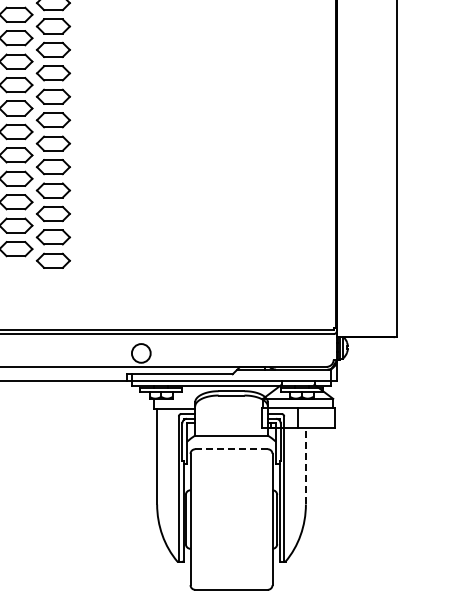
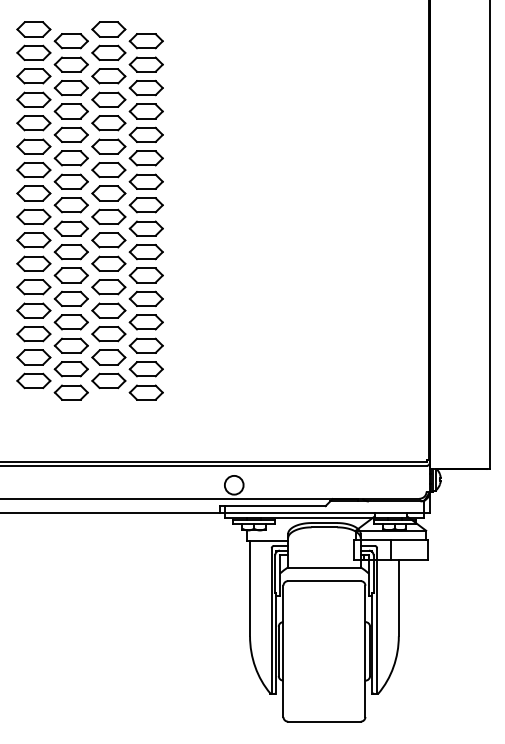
line: (231, 449) -> (324, 581), dashed -> solid
line: (305, 465) -> (398, 597), dashed -> solid

